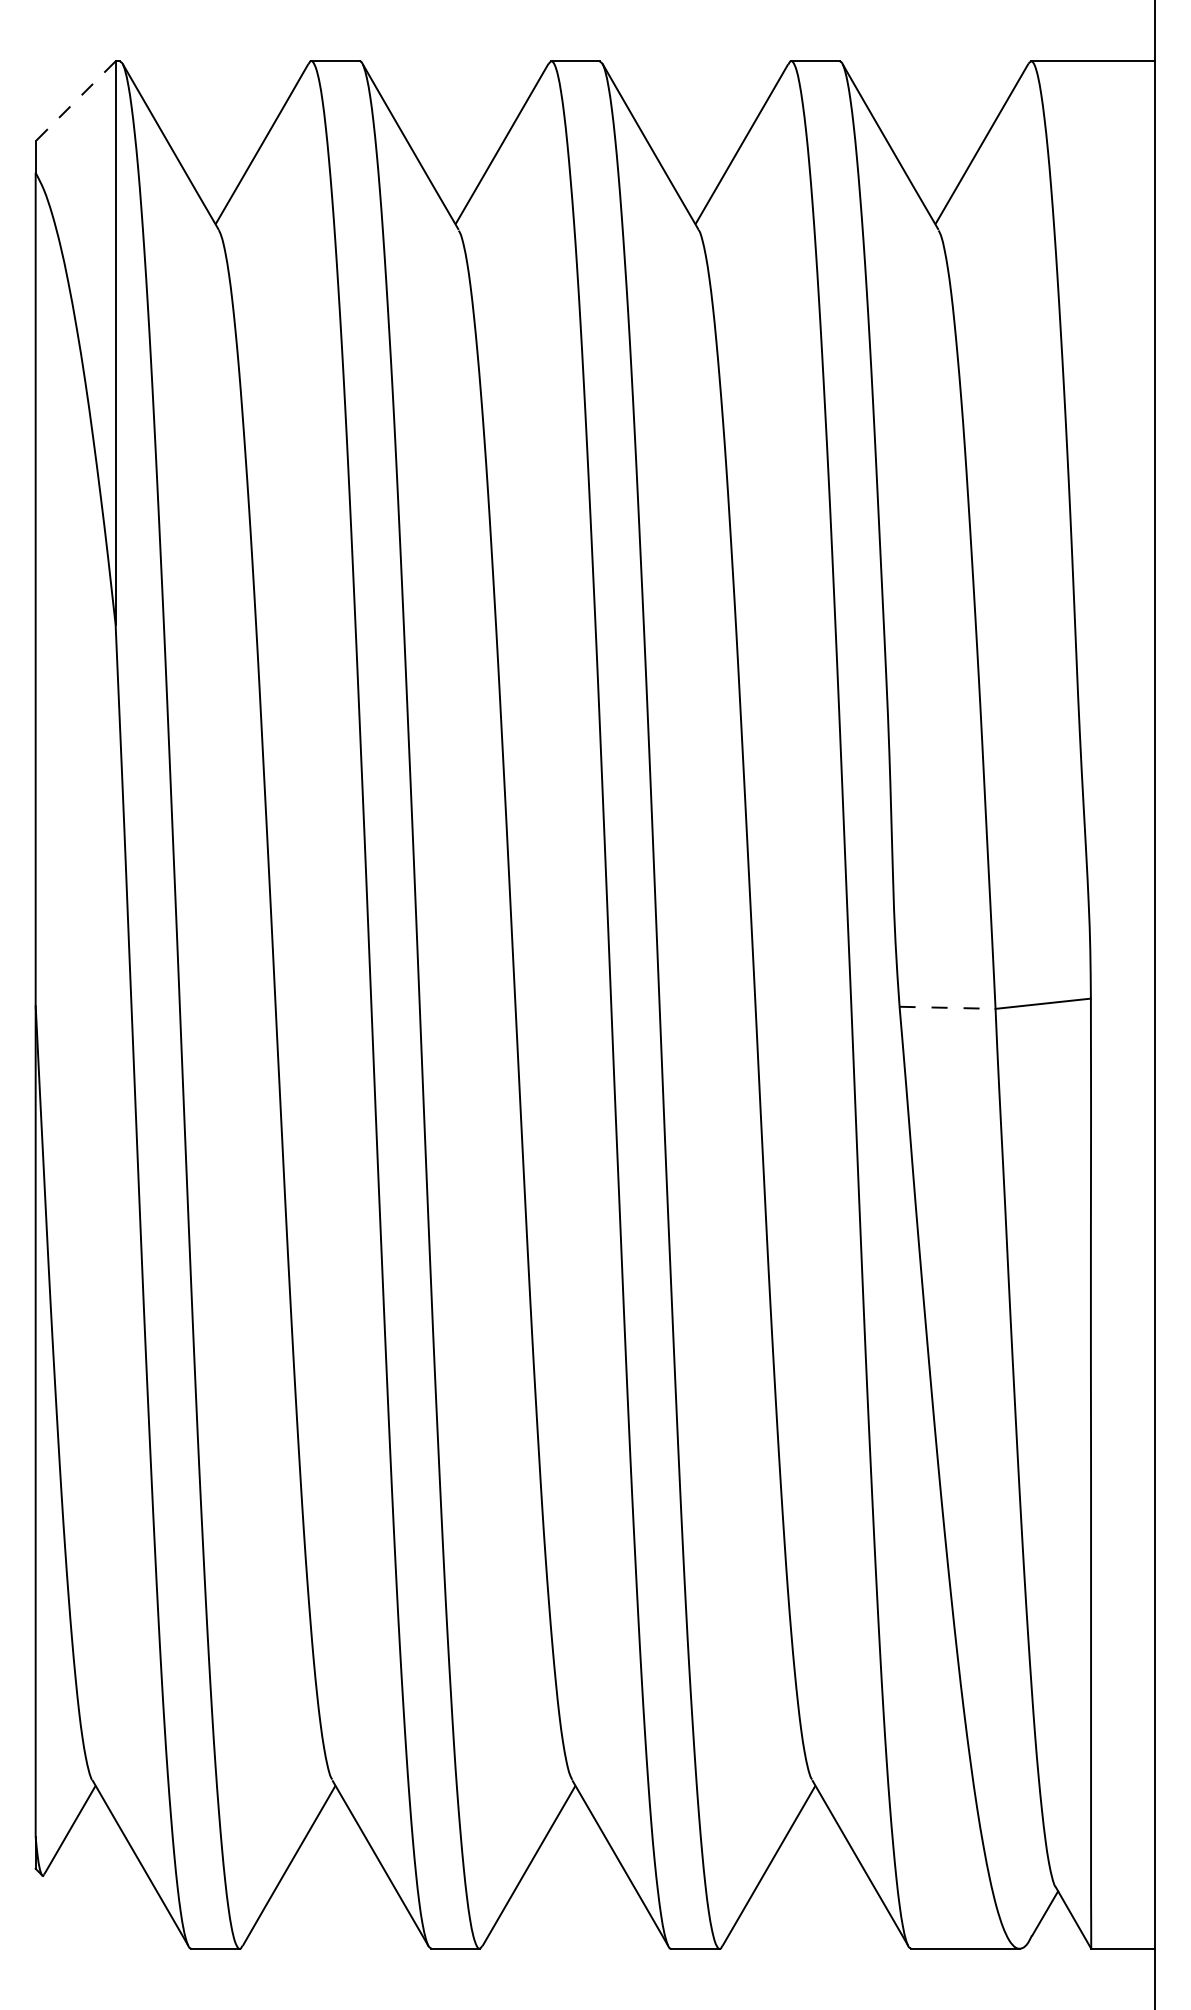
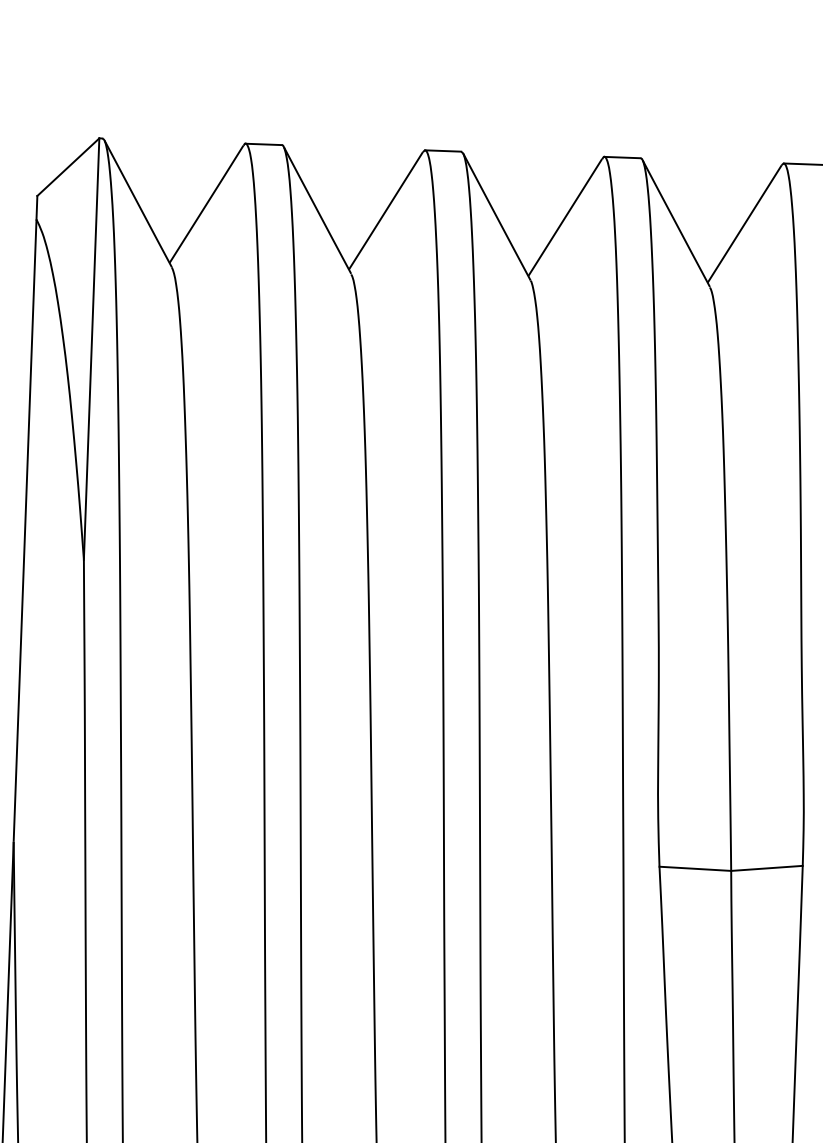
line: (75, 101) -> (68, 167), dashed -> solid
line: (947, 1007) -> (695, 868), dashed -> solid

